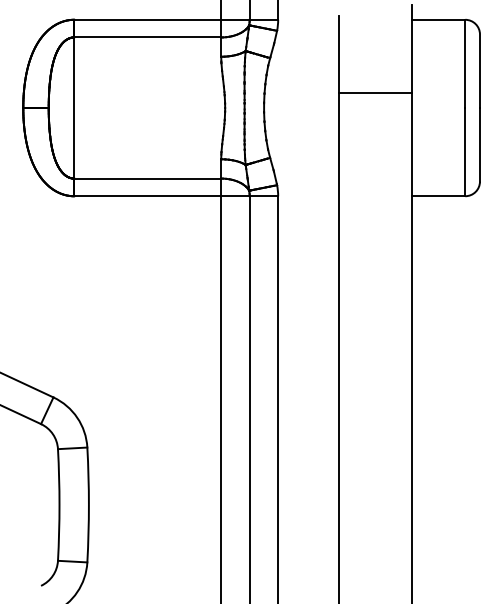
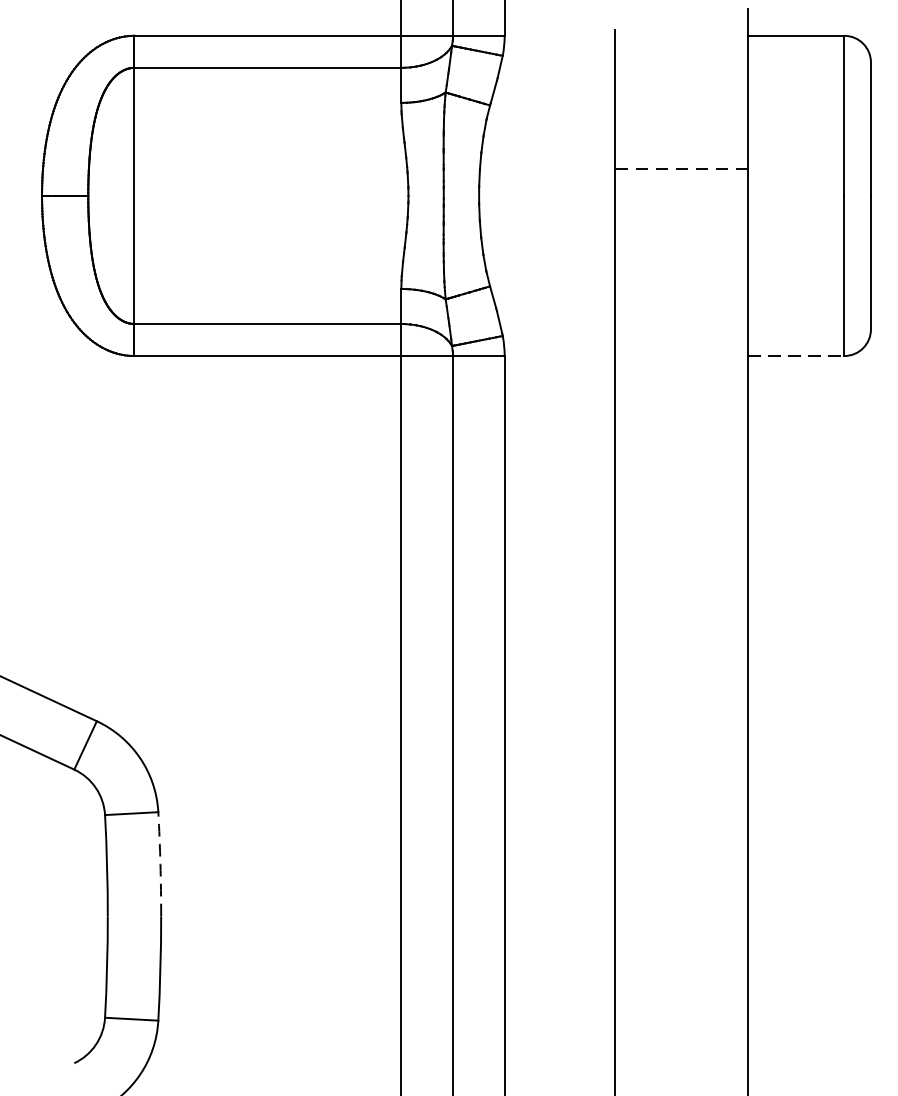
line: (375, 93) -> (681, 169), solid -> dashed
line: (439, 196) -> (797, 356), solid -> dashed
arc: (88, 476) -> (160, 864), solid -> dashed

